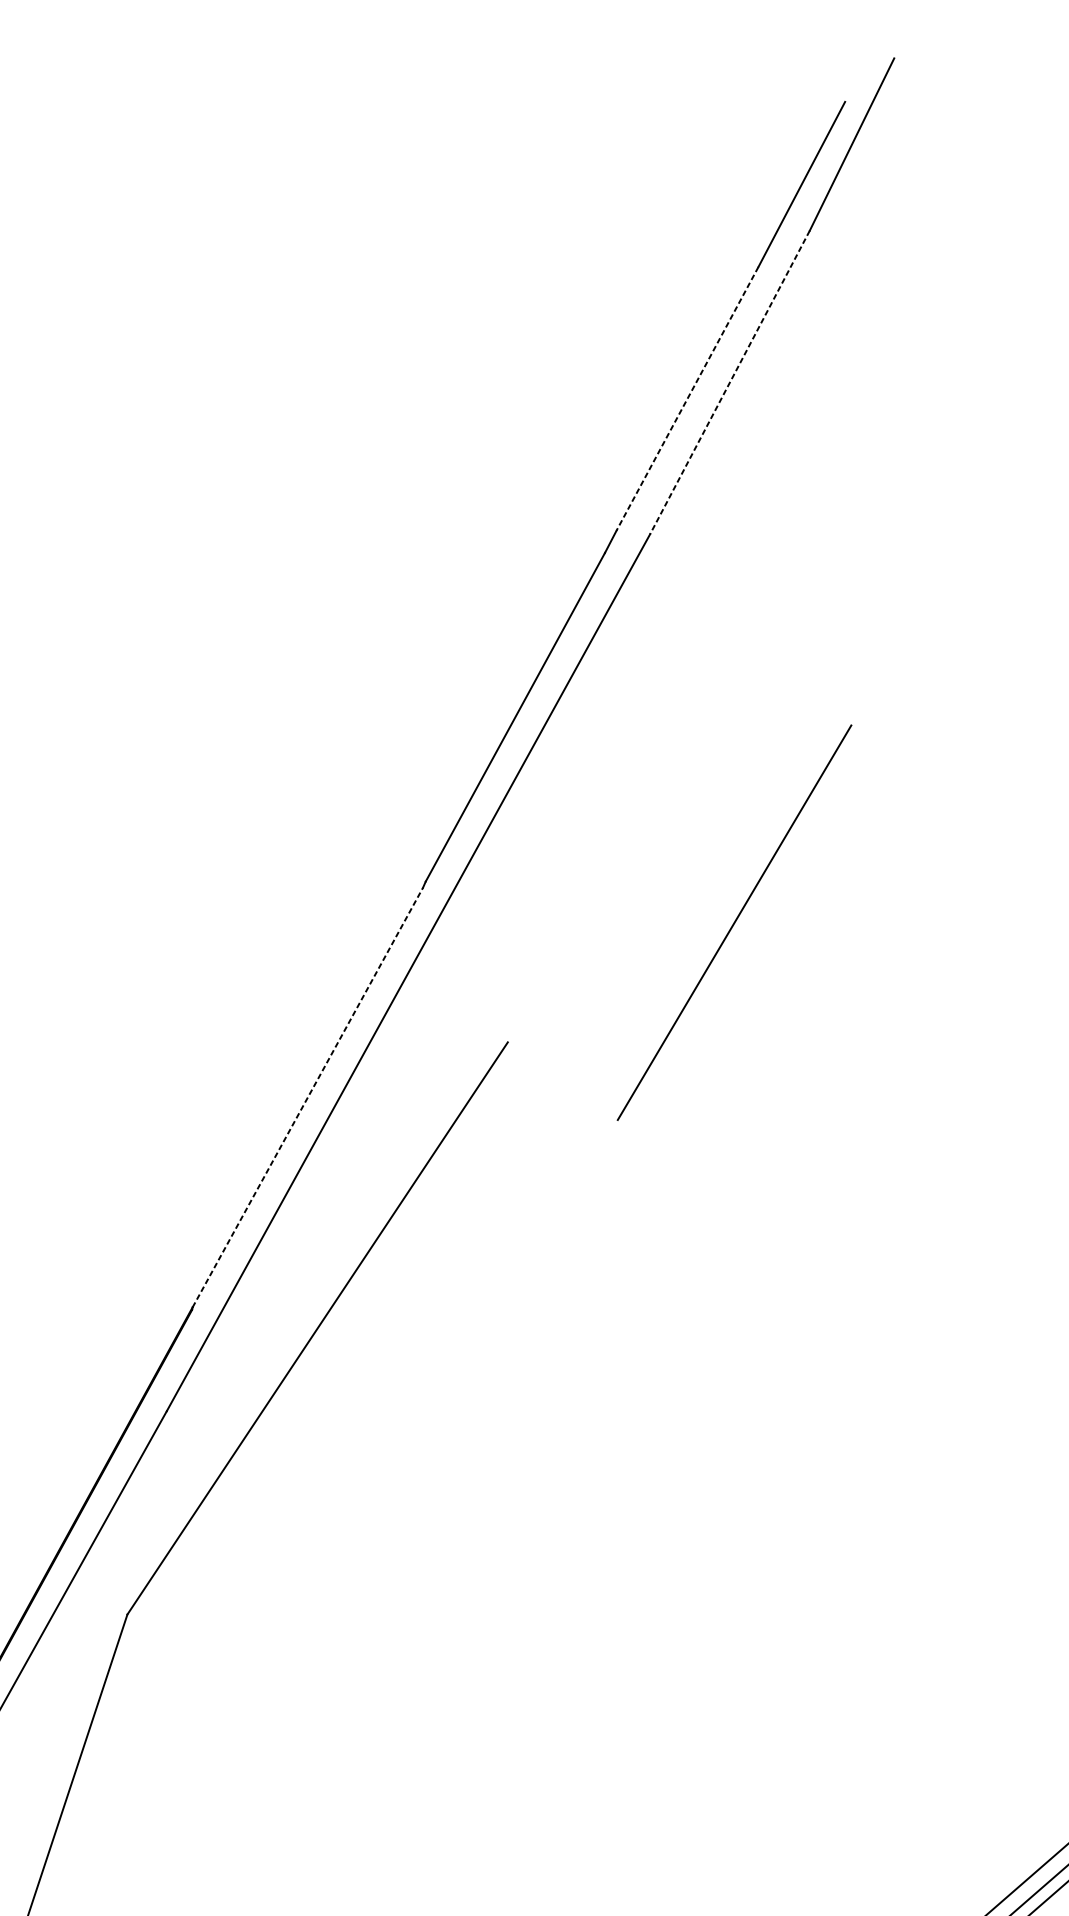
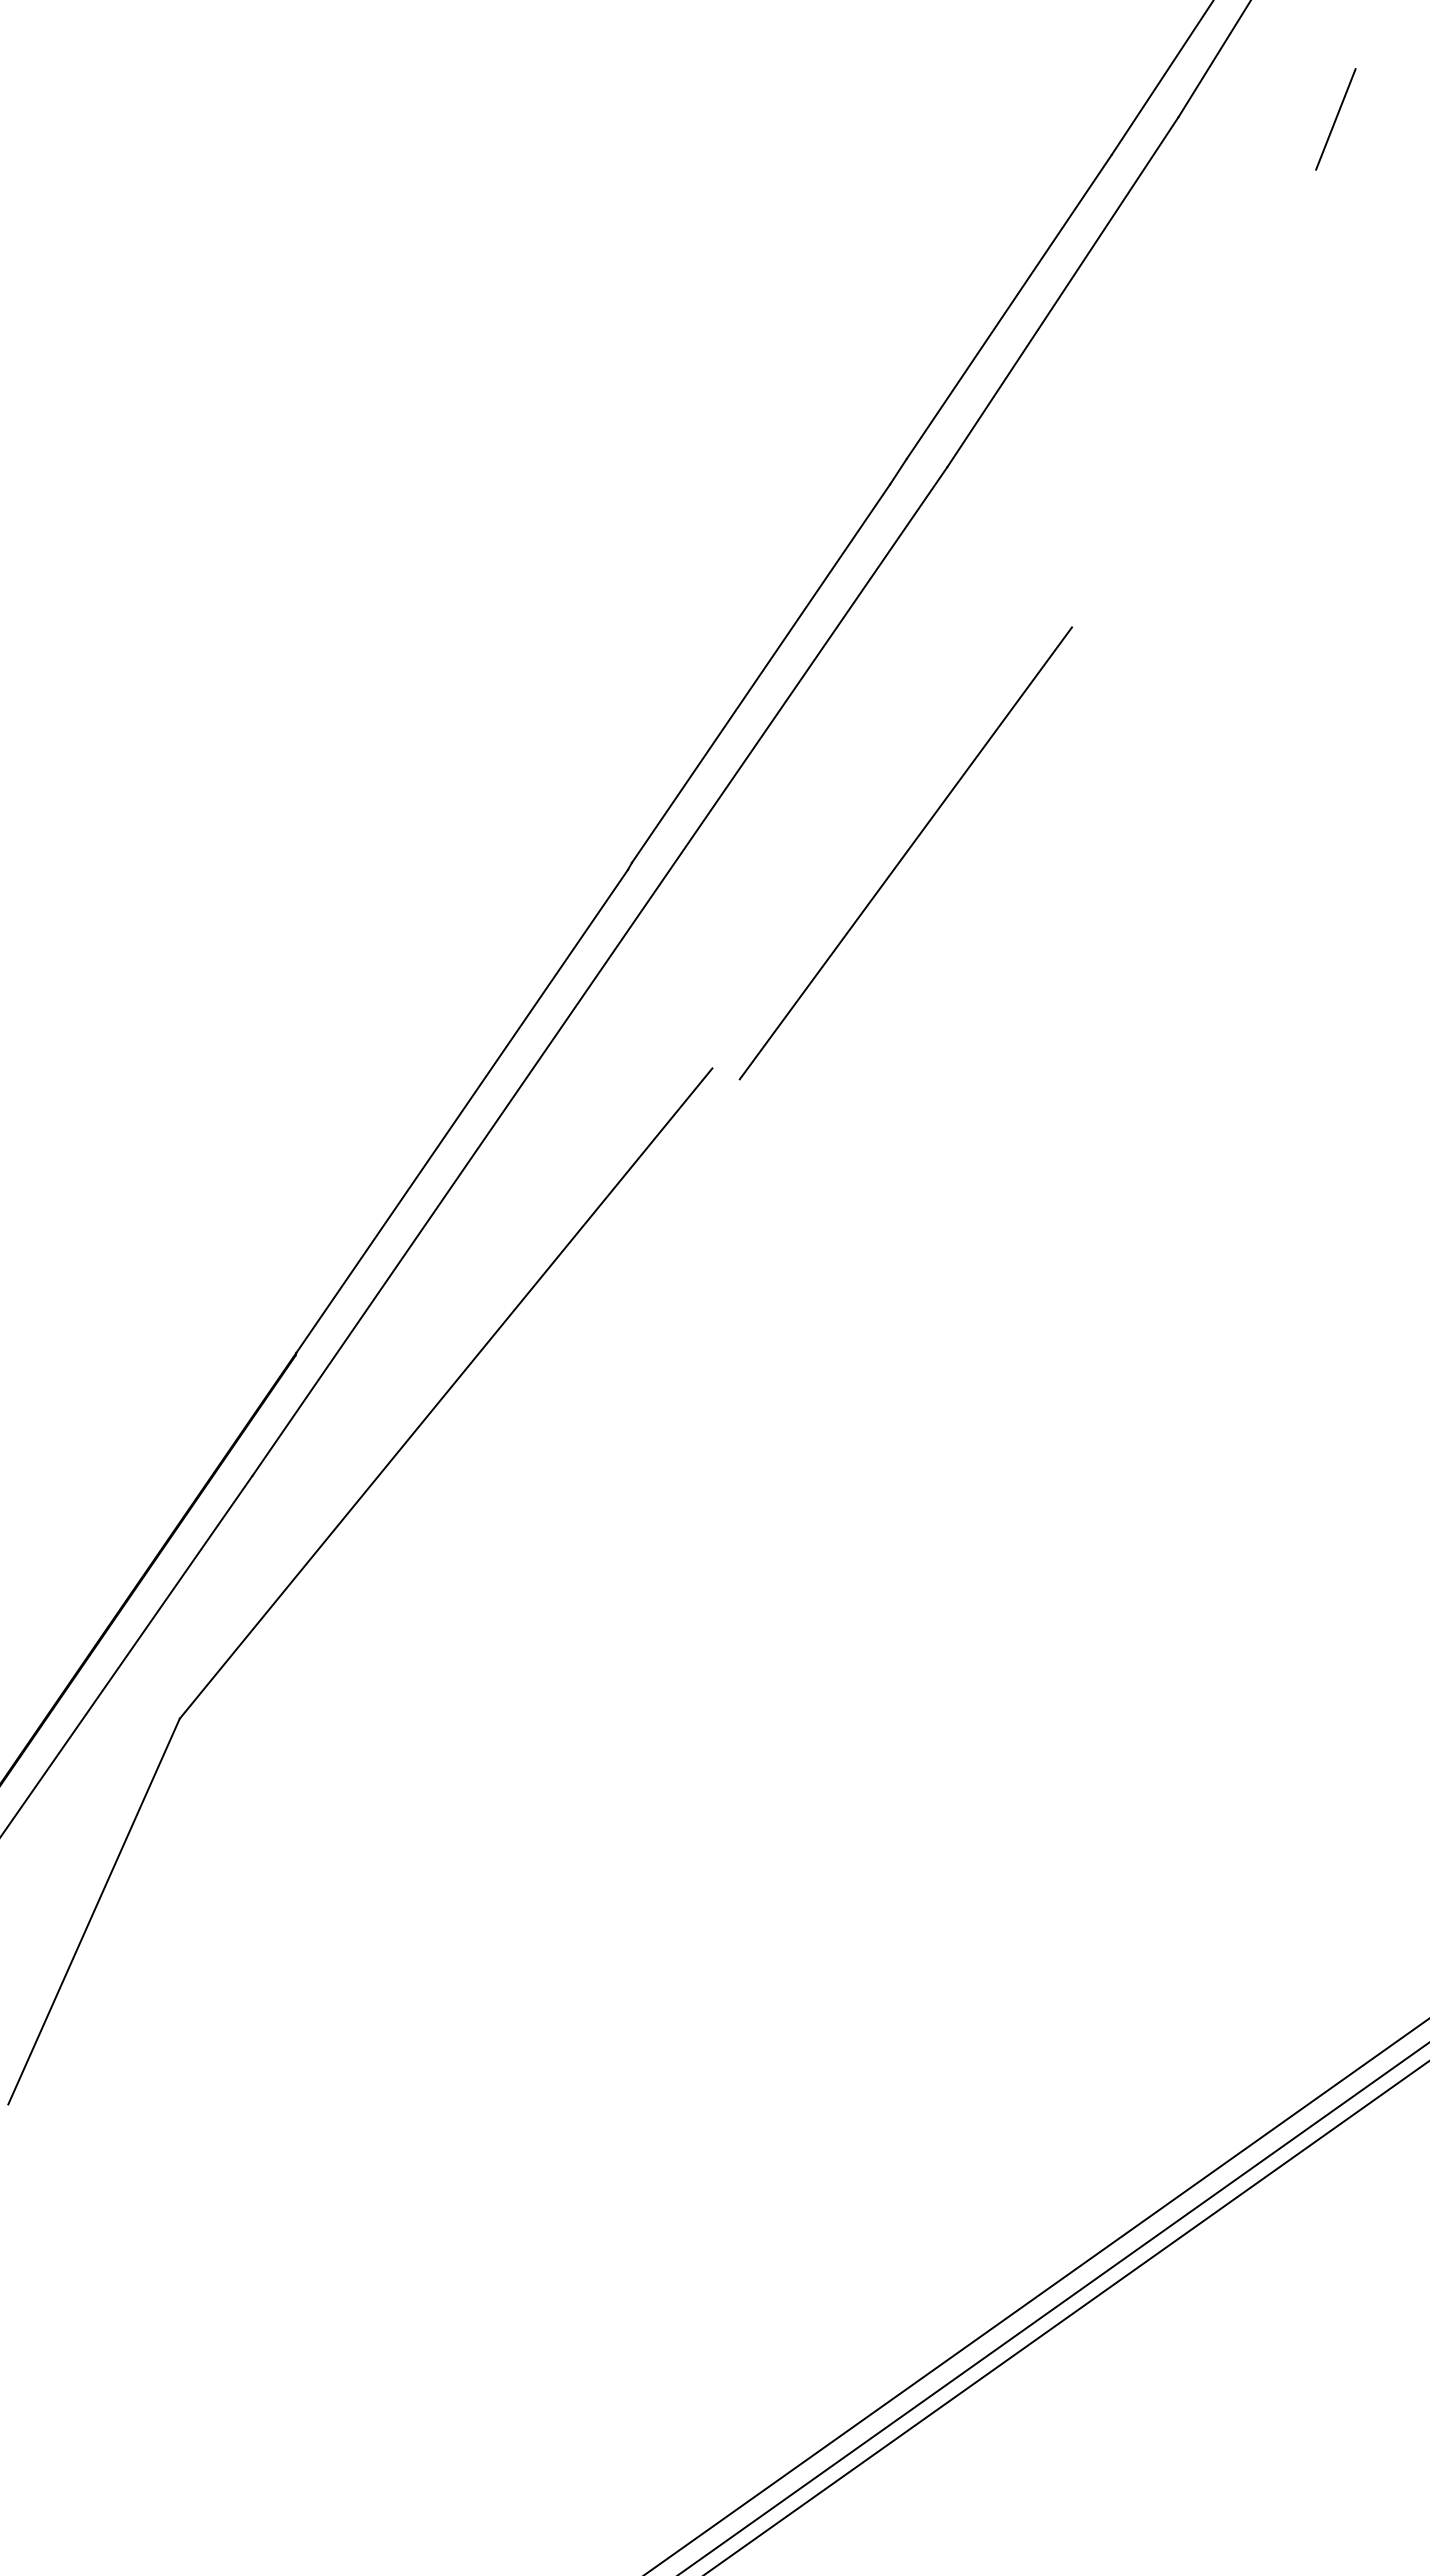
line: (937, 219) -> (1335, 119), added
line: (729, 382) -> (1062, 292), dashed -> solid
line: (686, 399) -> (1008, 307), dashed -> solid
line: (734, 922) -> (905, 853), moved
line: (308, 1097) -> (462, 1111), dashed -> solid

